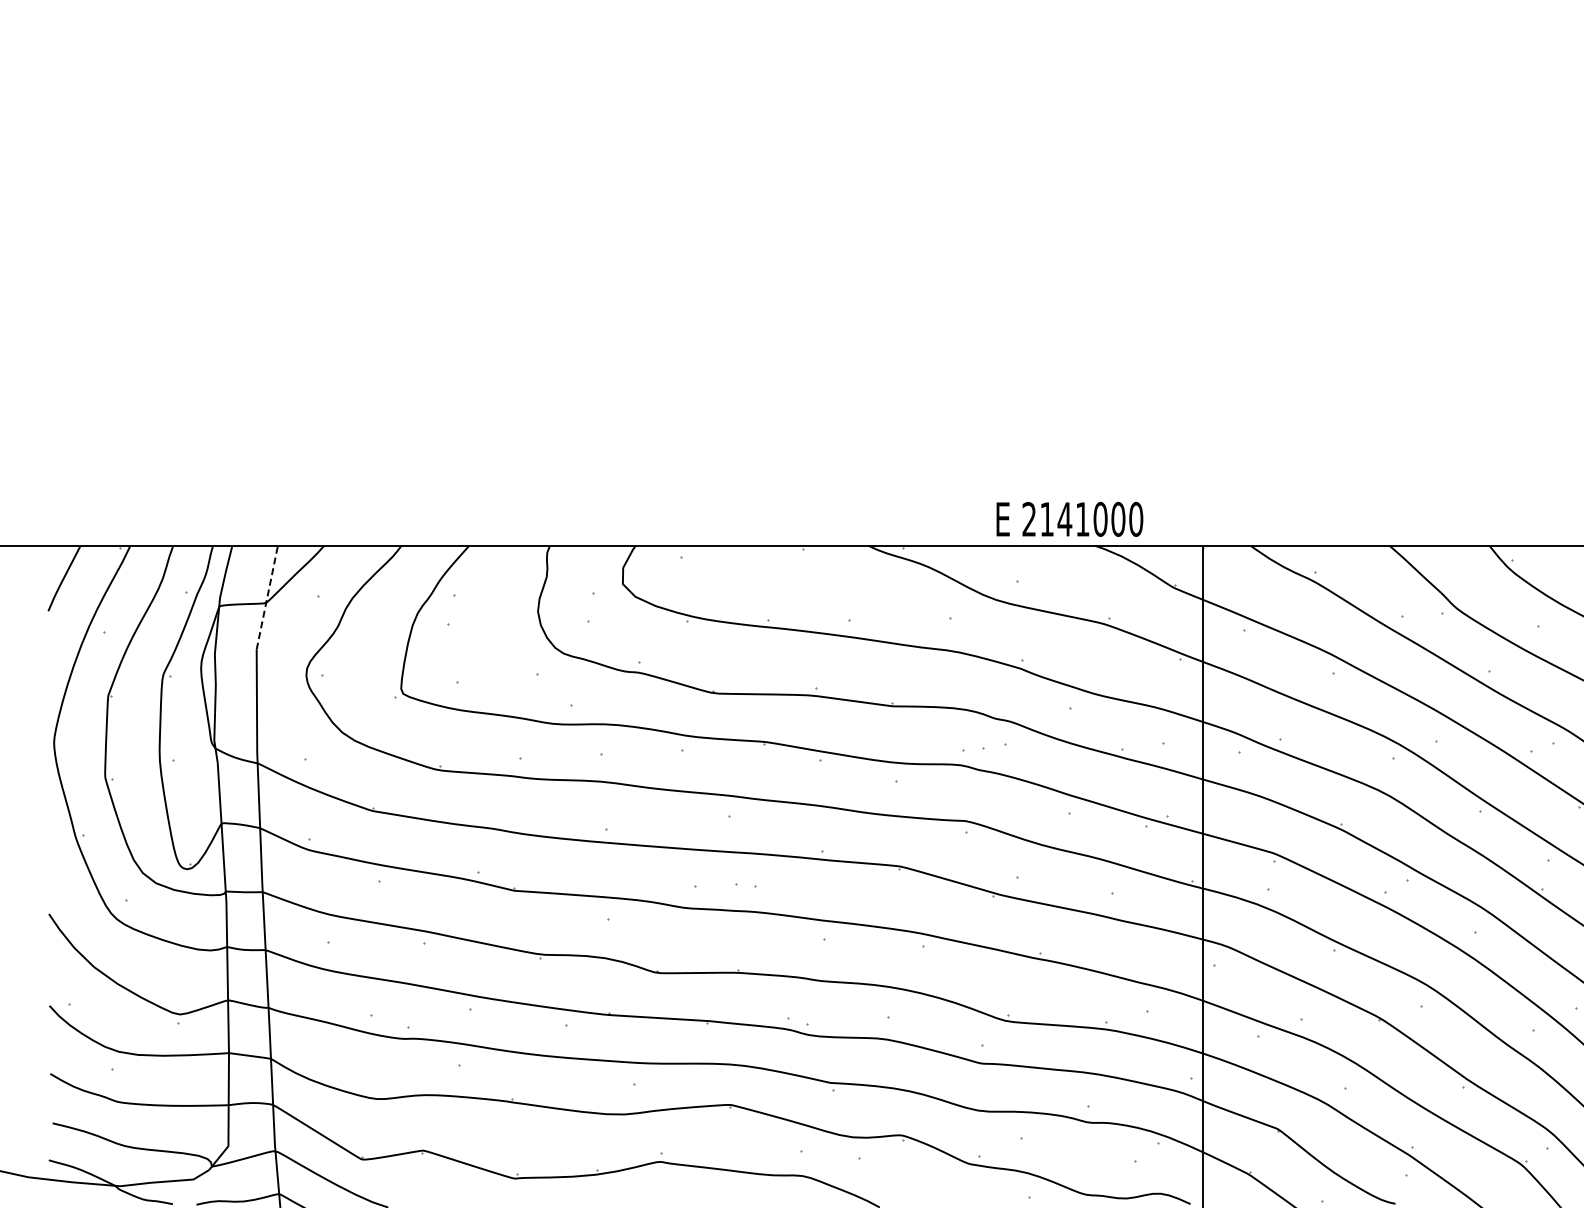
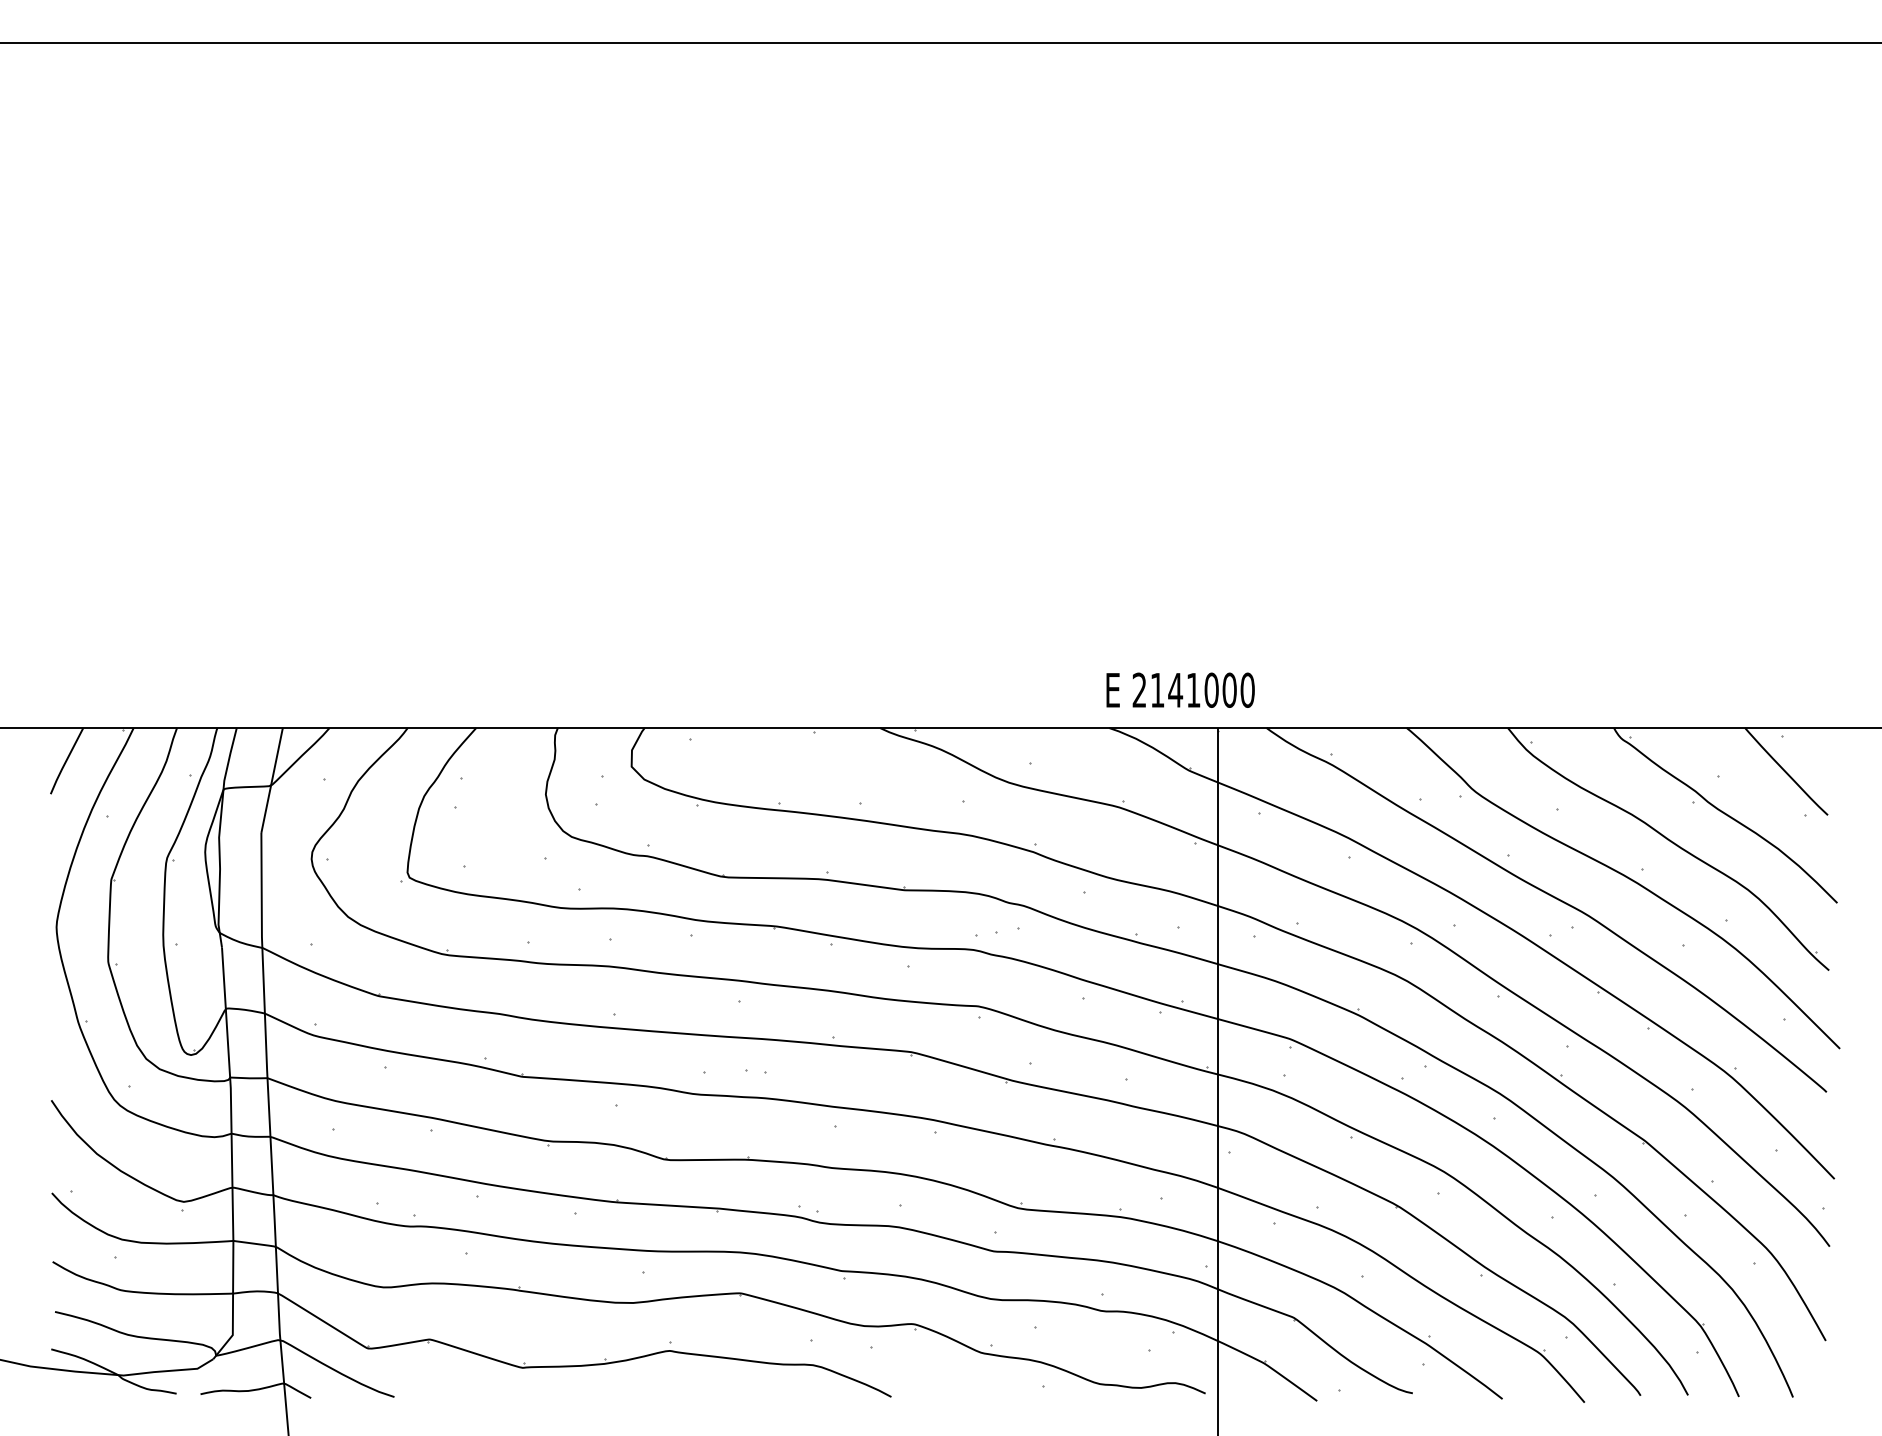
text: (1069, 518) -> (1180, 689), moved
line: (267, 596) -> (272, 779), dashed -> solid

